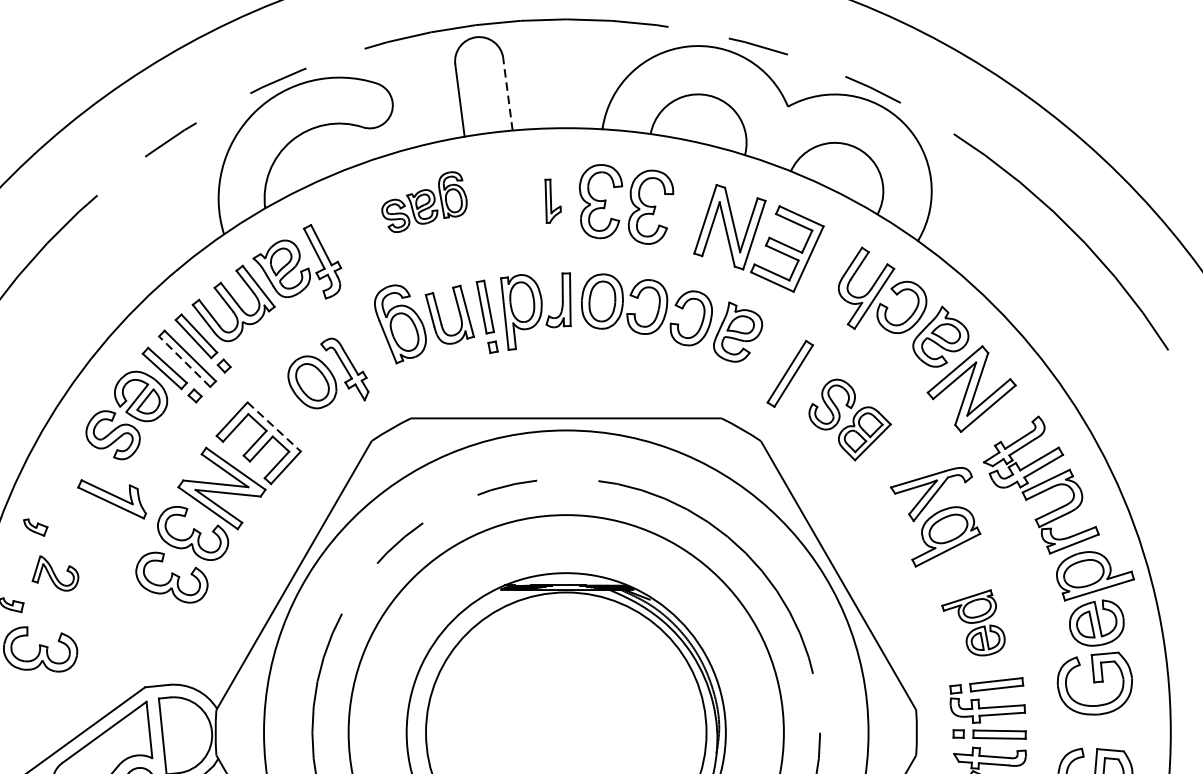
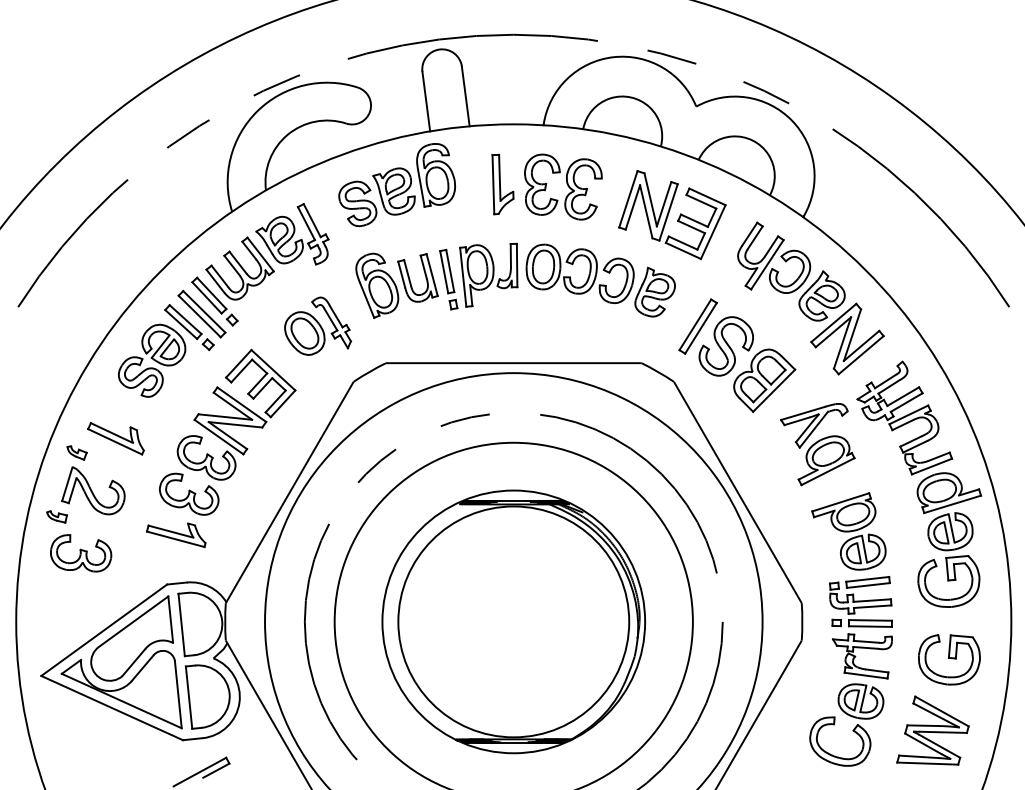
line: (507, 94) -> (465, 96), dashed -> solid
part: (552, 201) -> (502, 184), size x1.67
part: (423, 202) -> (396, 185), size x1.67
line: (184, 361) -> (199, 316), dashed -> solid
part: (850, 419) -> (747, 364), size x1.43
line: (274, 427) -> (273, 370), dashed -> solid
part: (111, 498) -> (115, 438), moved
part: (55, 573) -> (93, 490), size x1.67
part: (972, 622) -> (848, 531), size x1.43
part: (156, 626) -> (176, 534), added

